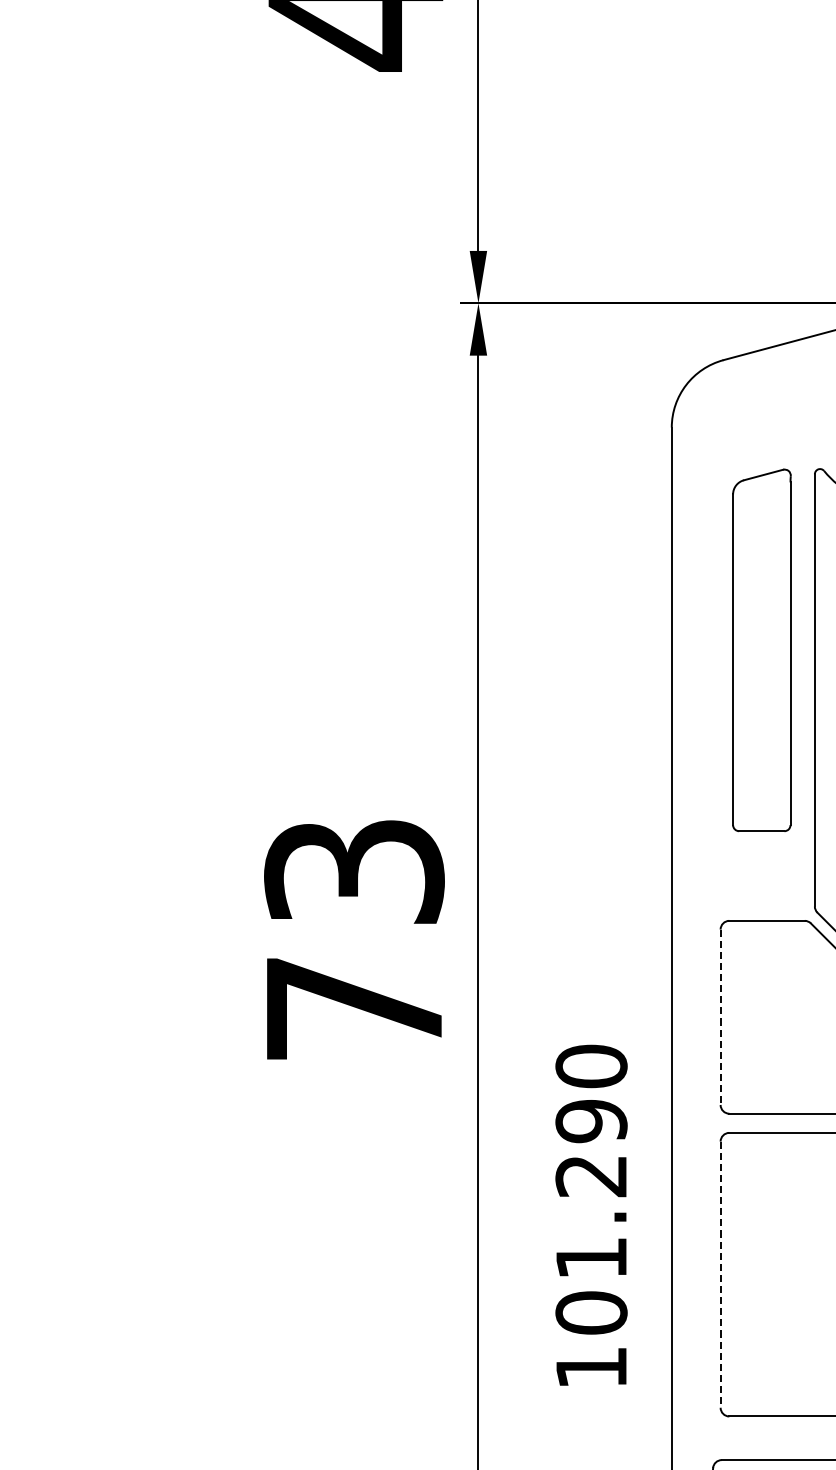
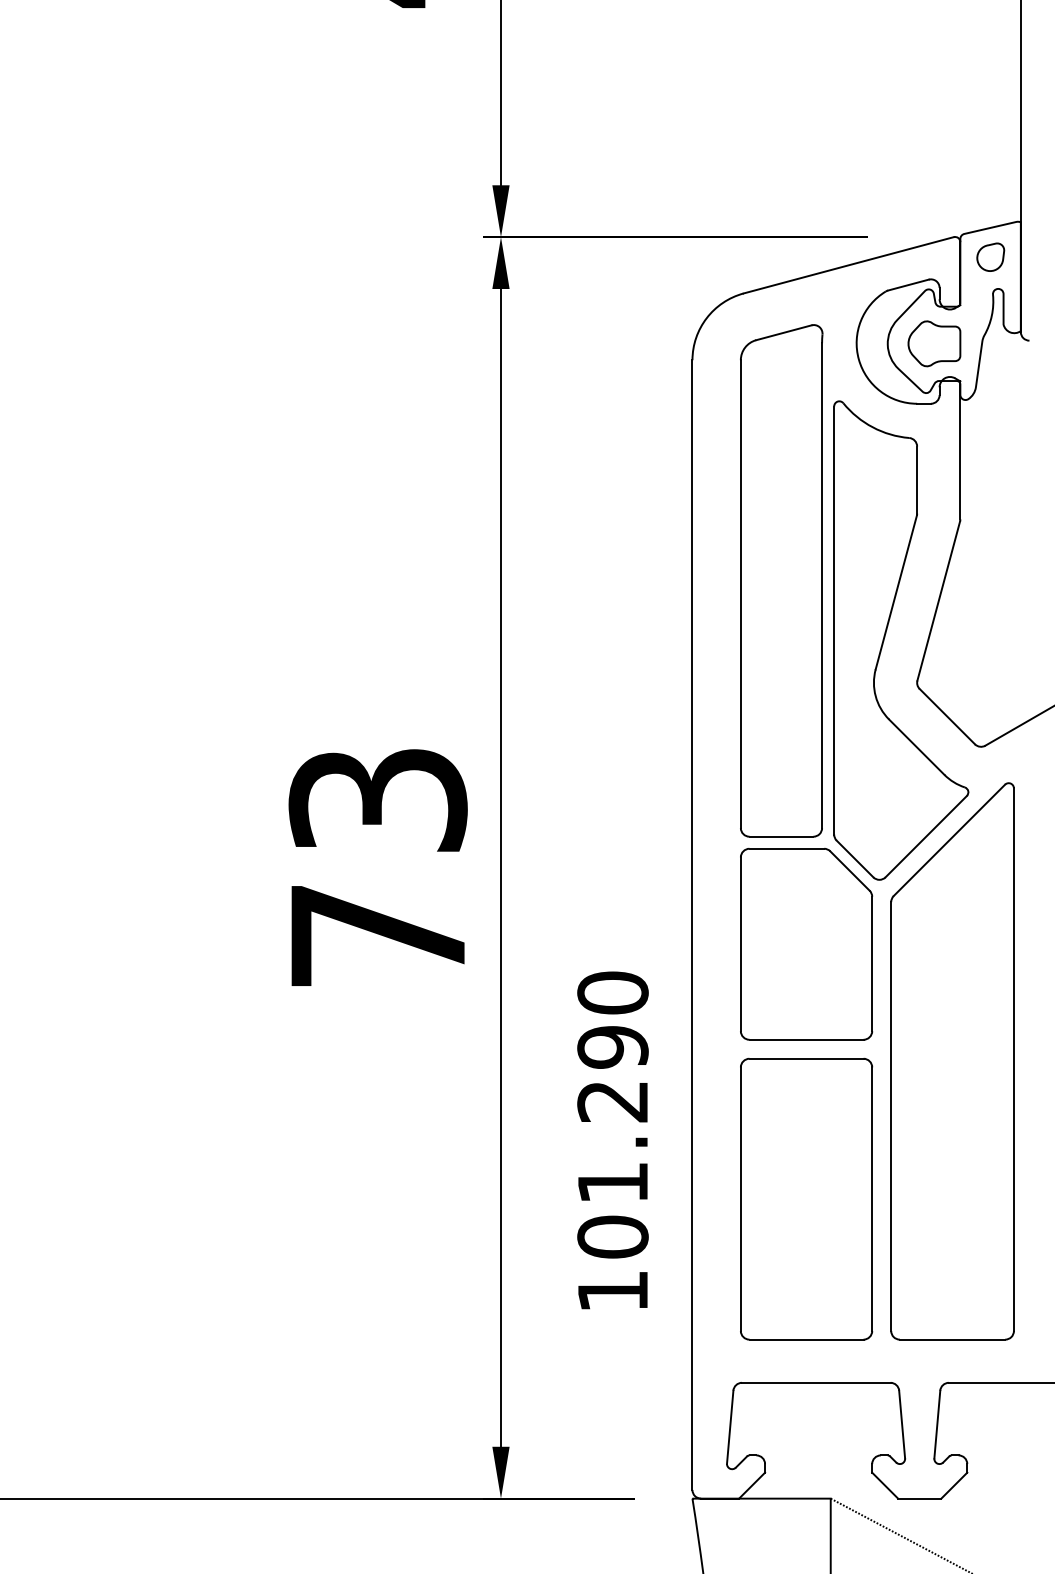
part: (761, 649) -> (781, 580), size x1.43
line: (720, 1017) -> (740, 944), dashed -> solid
line: (720, 1274) -> (740, 1199), dashed -> solid

